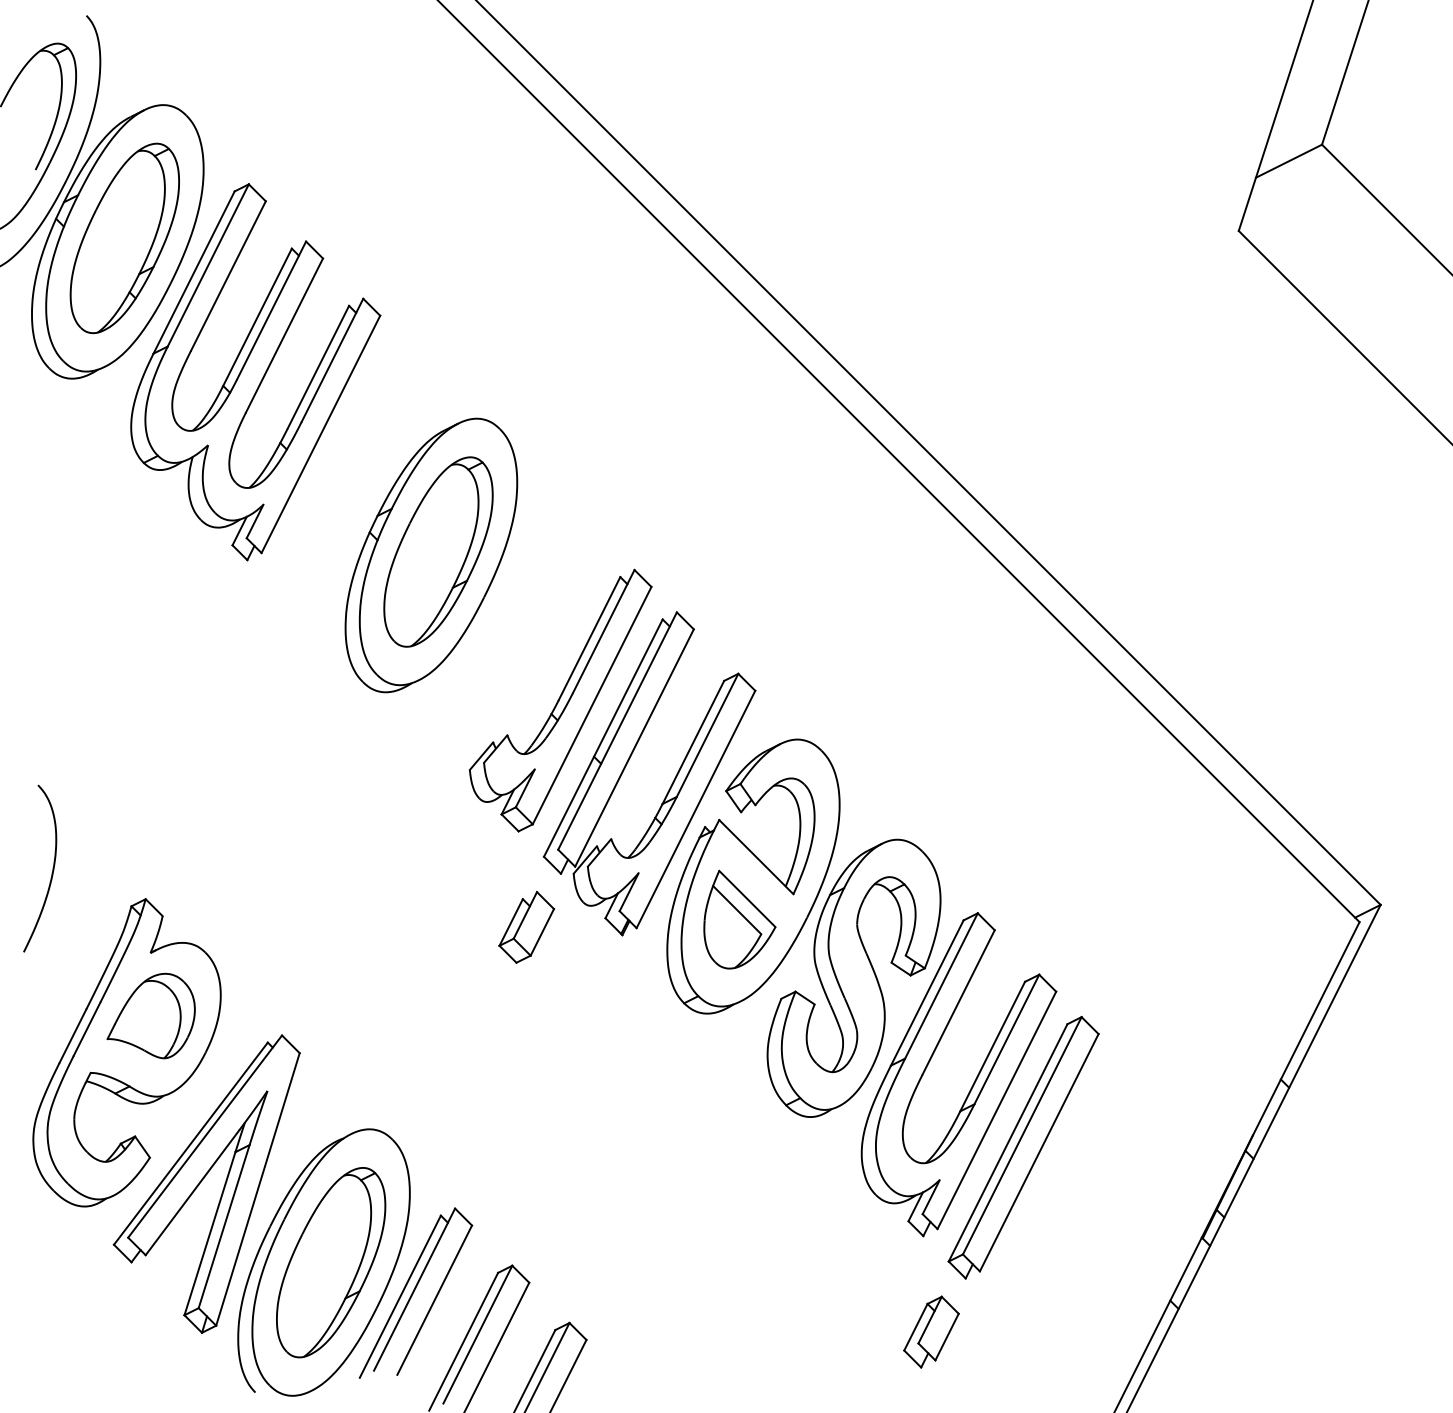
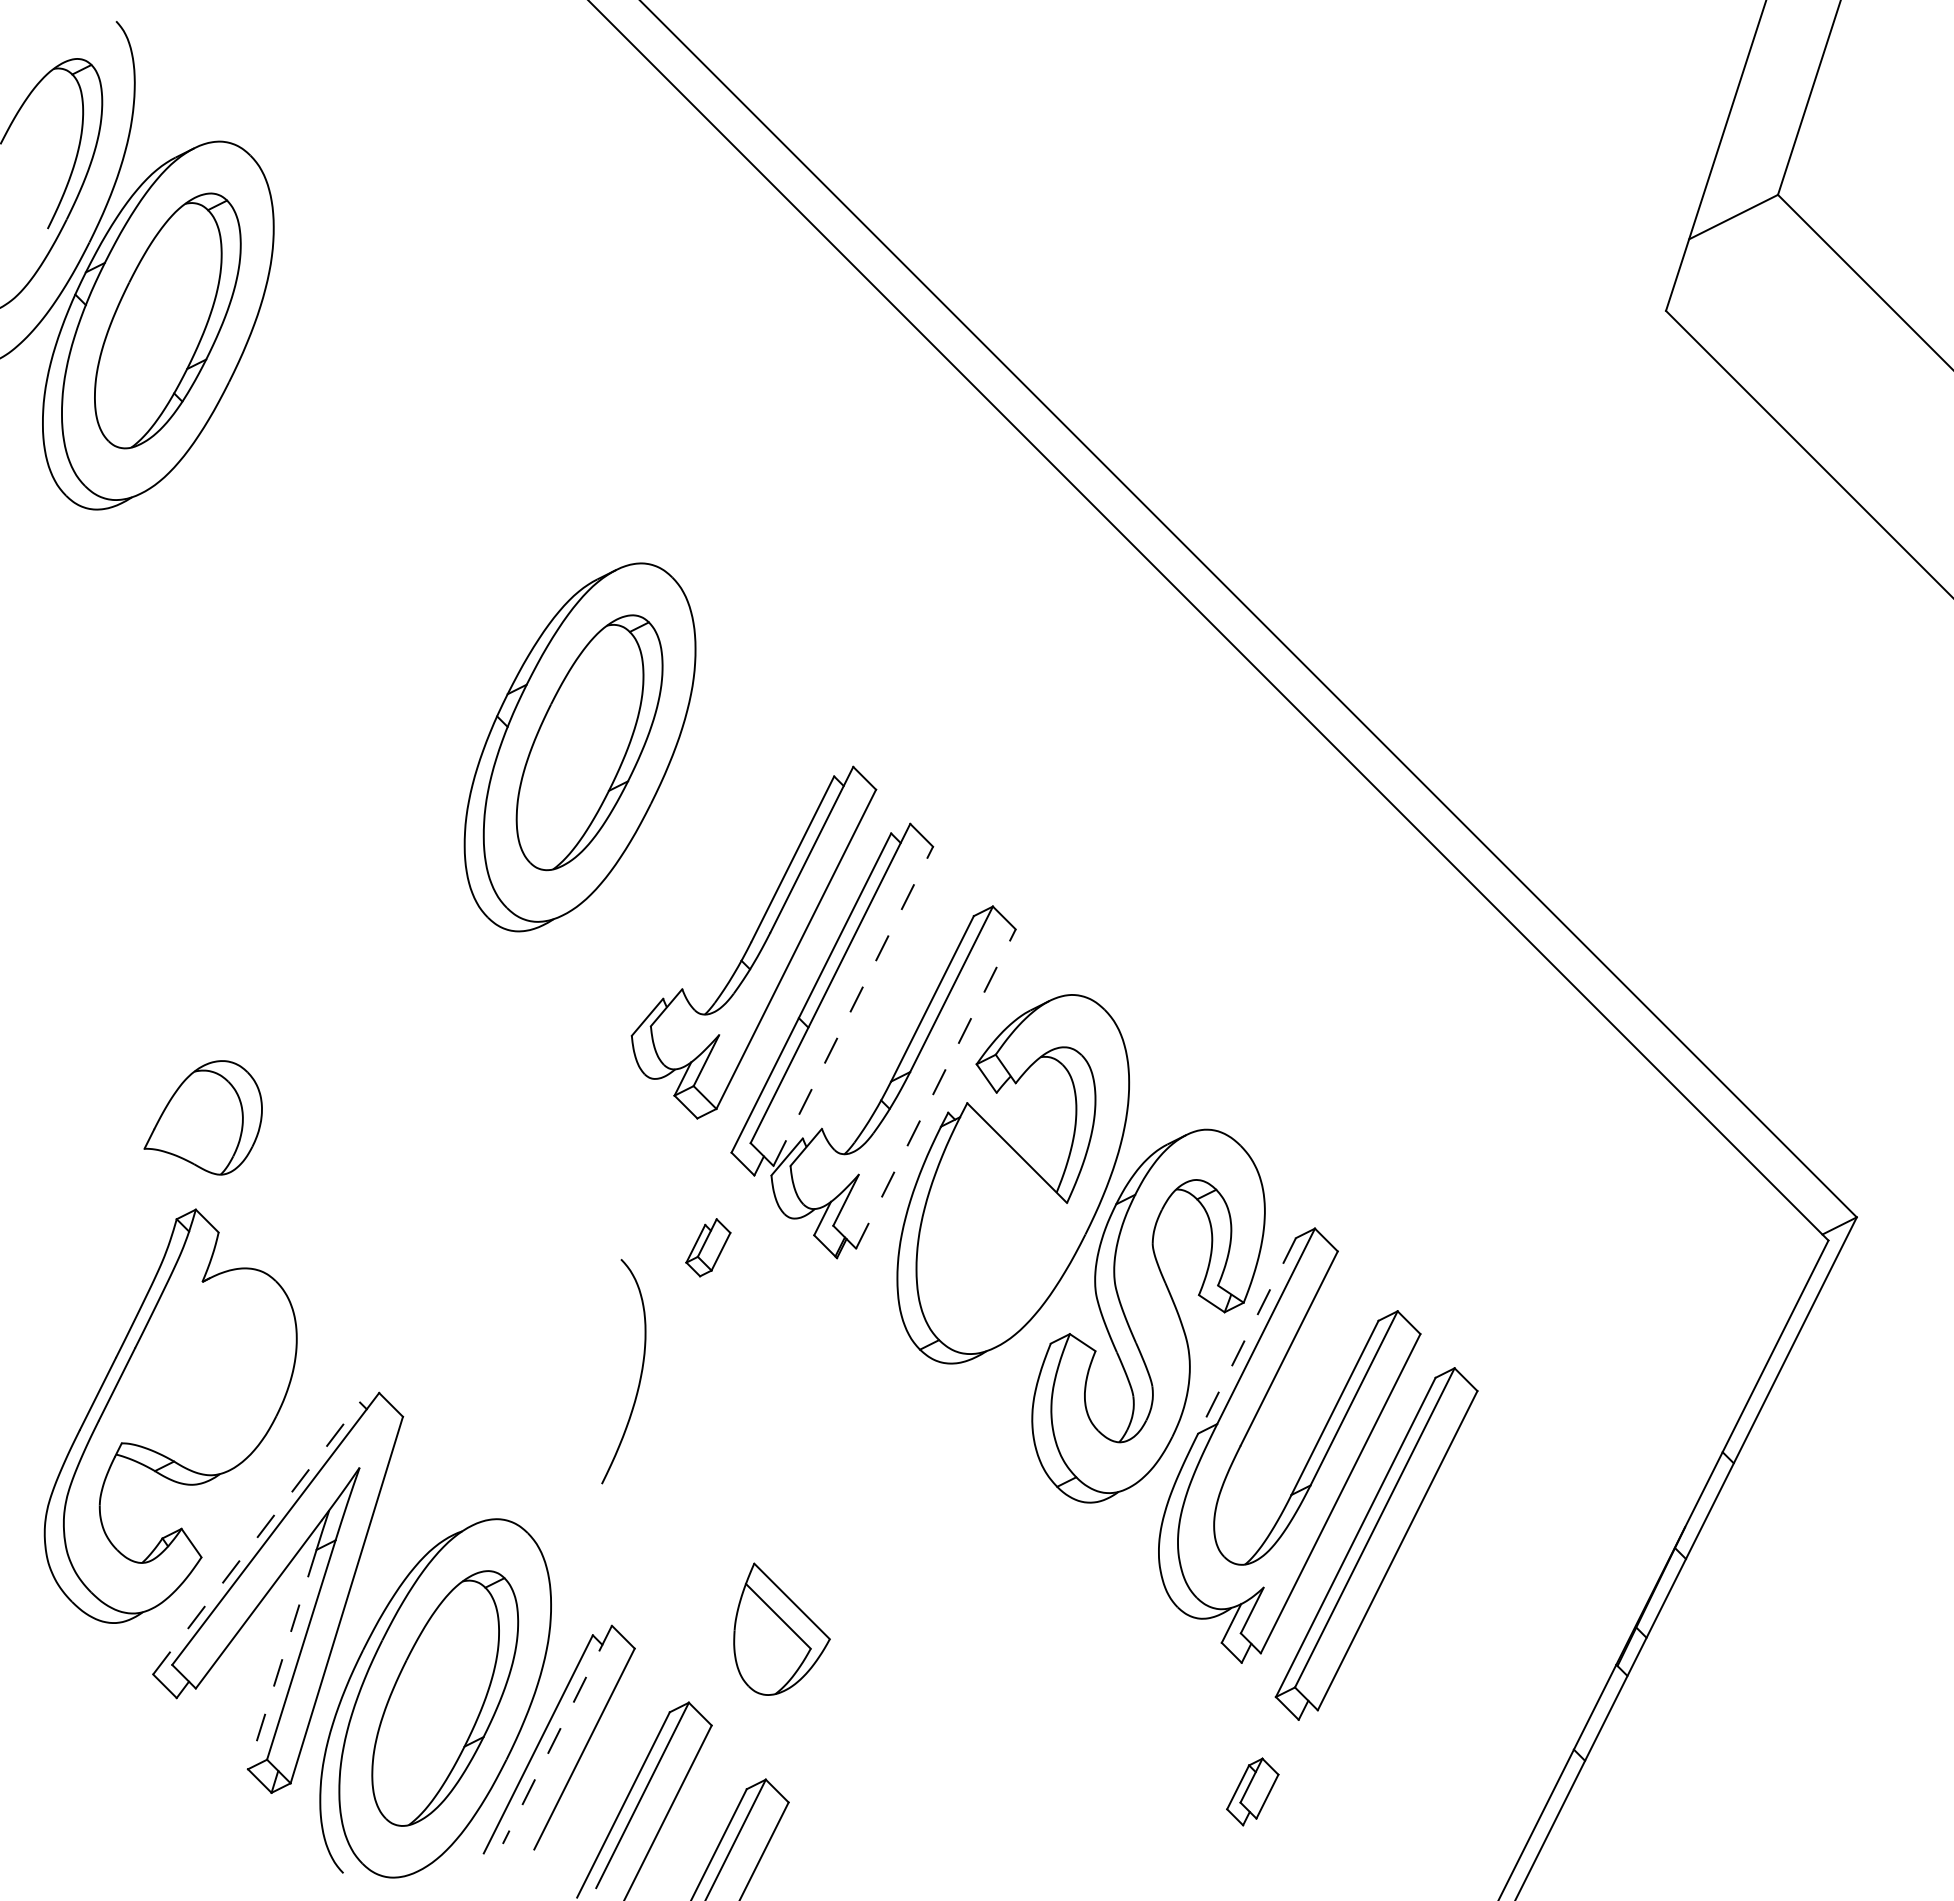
part: (255, 371) -> (343, 500), removed
line: (634, 747) -> (853, 1005), solid -> dashed
line: (696, 809) -> (936, 1088), solid -> dashed
curve: (52, 869) -> (640, 1372), moved
part: (739, 919) -> (781, 1628), moved
part: (526, 927) -> (708, 1247), size x0.6
line: (926, 993) -> (1246, 1336), solid -> dashed
part: (150, 1015) -> (202, 1117), moved
line: (190, 1143) -> (256, 1538), solid -> dashed
line: (210, 1233) -> (282, 1659), solid -> dashed
line: (414, 1289) -> (557, 1734), solid -> dashed
part: (931, 1331) -> (1252, 1791), size x0.7

